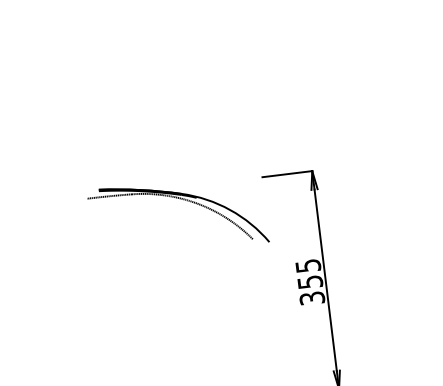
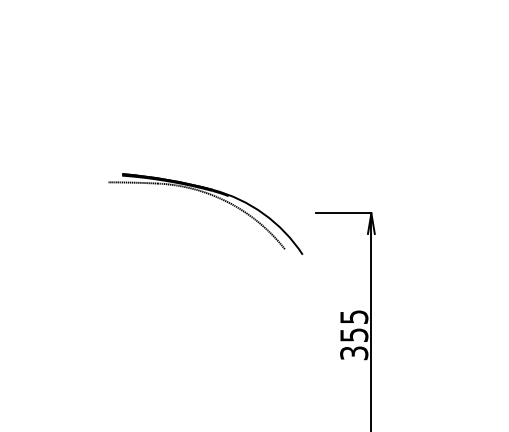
part: (182, 199) -> (212, 196), moved

